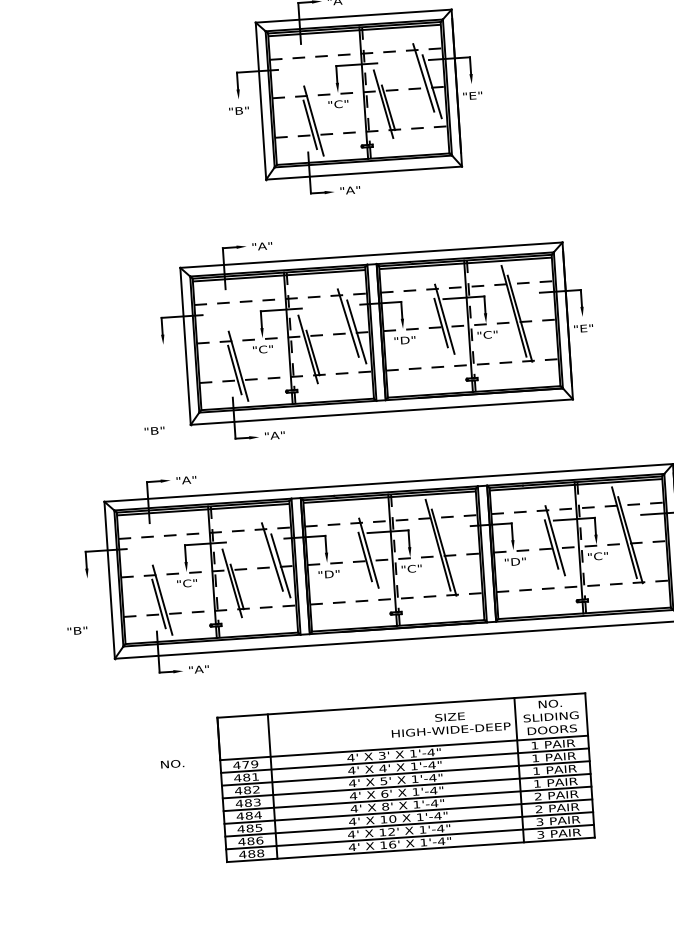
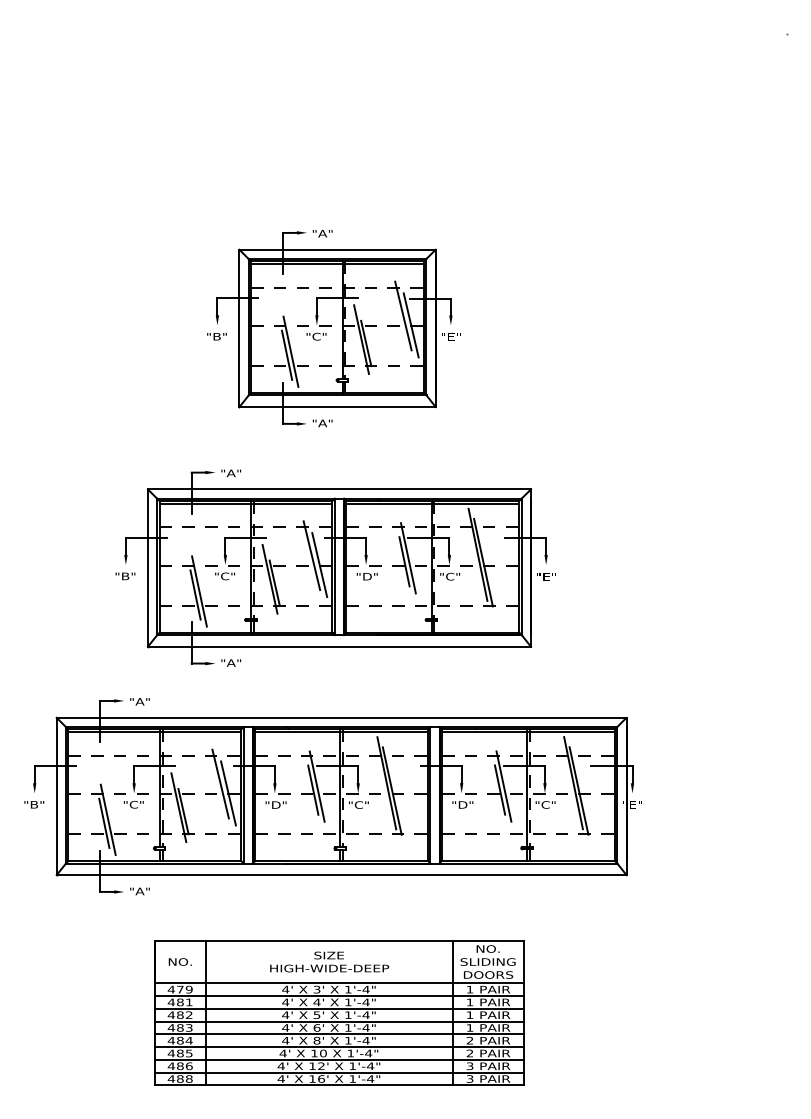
text: (154, 430) -> (125, 576), moved
text: (77, 630) -> (34, 804), moved
text: (450, 723) -> (329, 961), moved
text: (171, 763) -> (179, 961), moved

